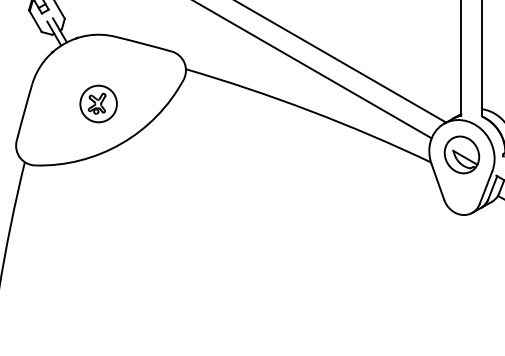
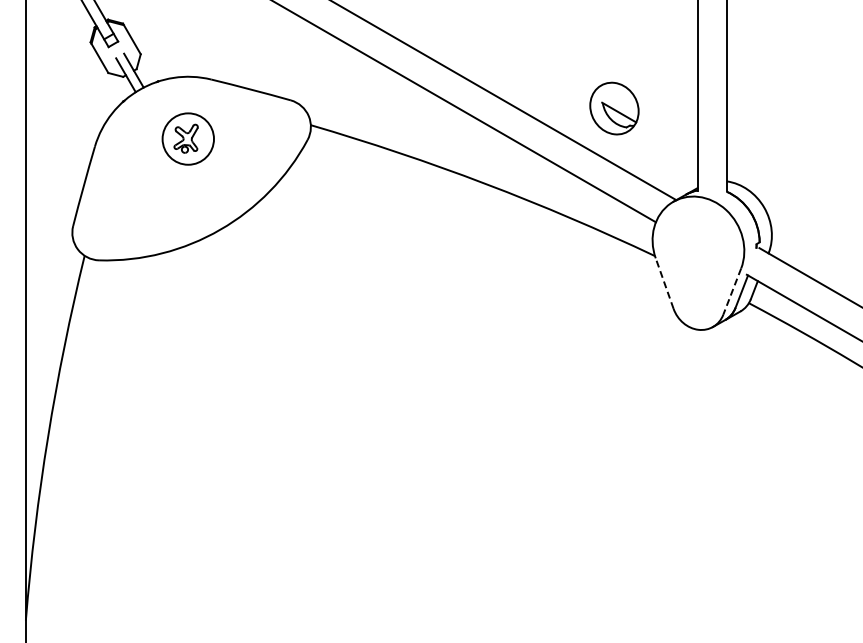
part: (98, 103) -> (187, 138), moved
part: (461, 154) -> (614, 108), moved
line: (437, 181) -> (664, 283), solid -> dashed
line: (486, 187) -> (732, 291), solid -> dashed

